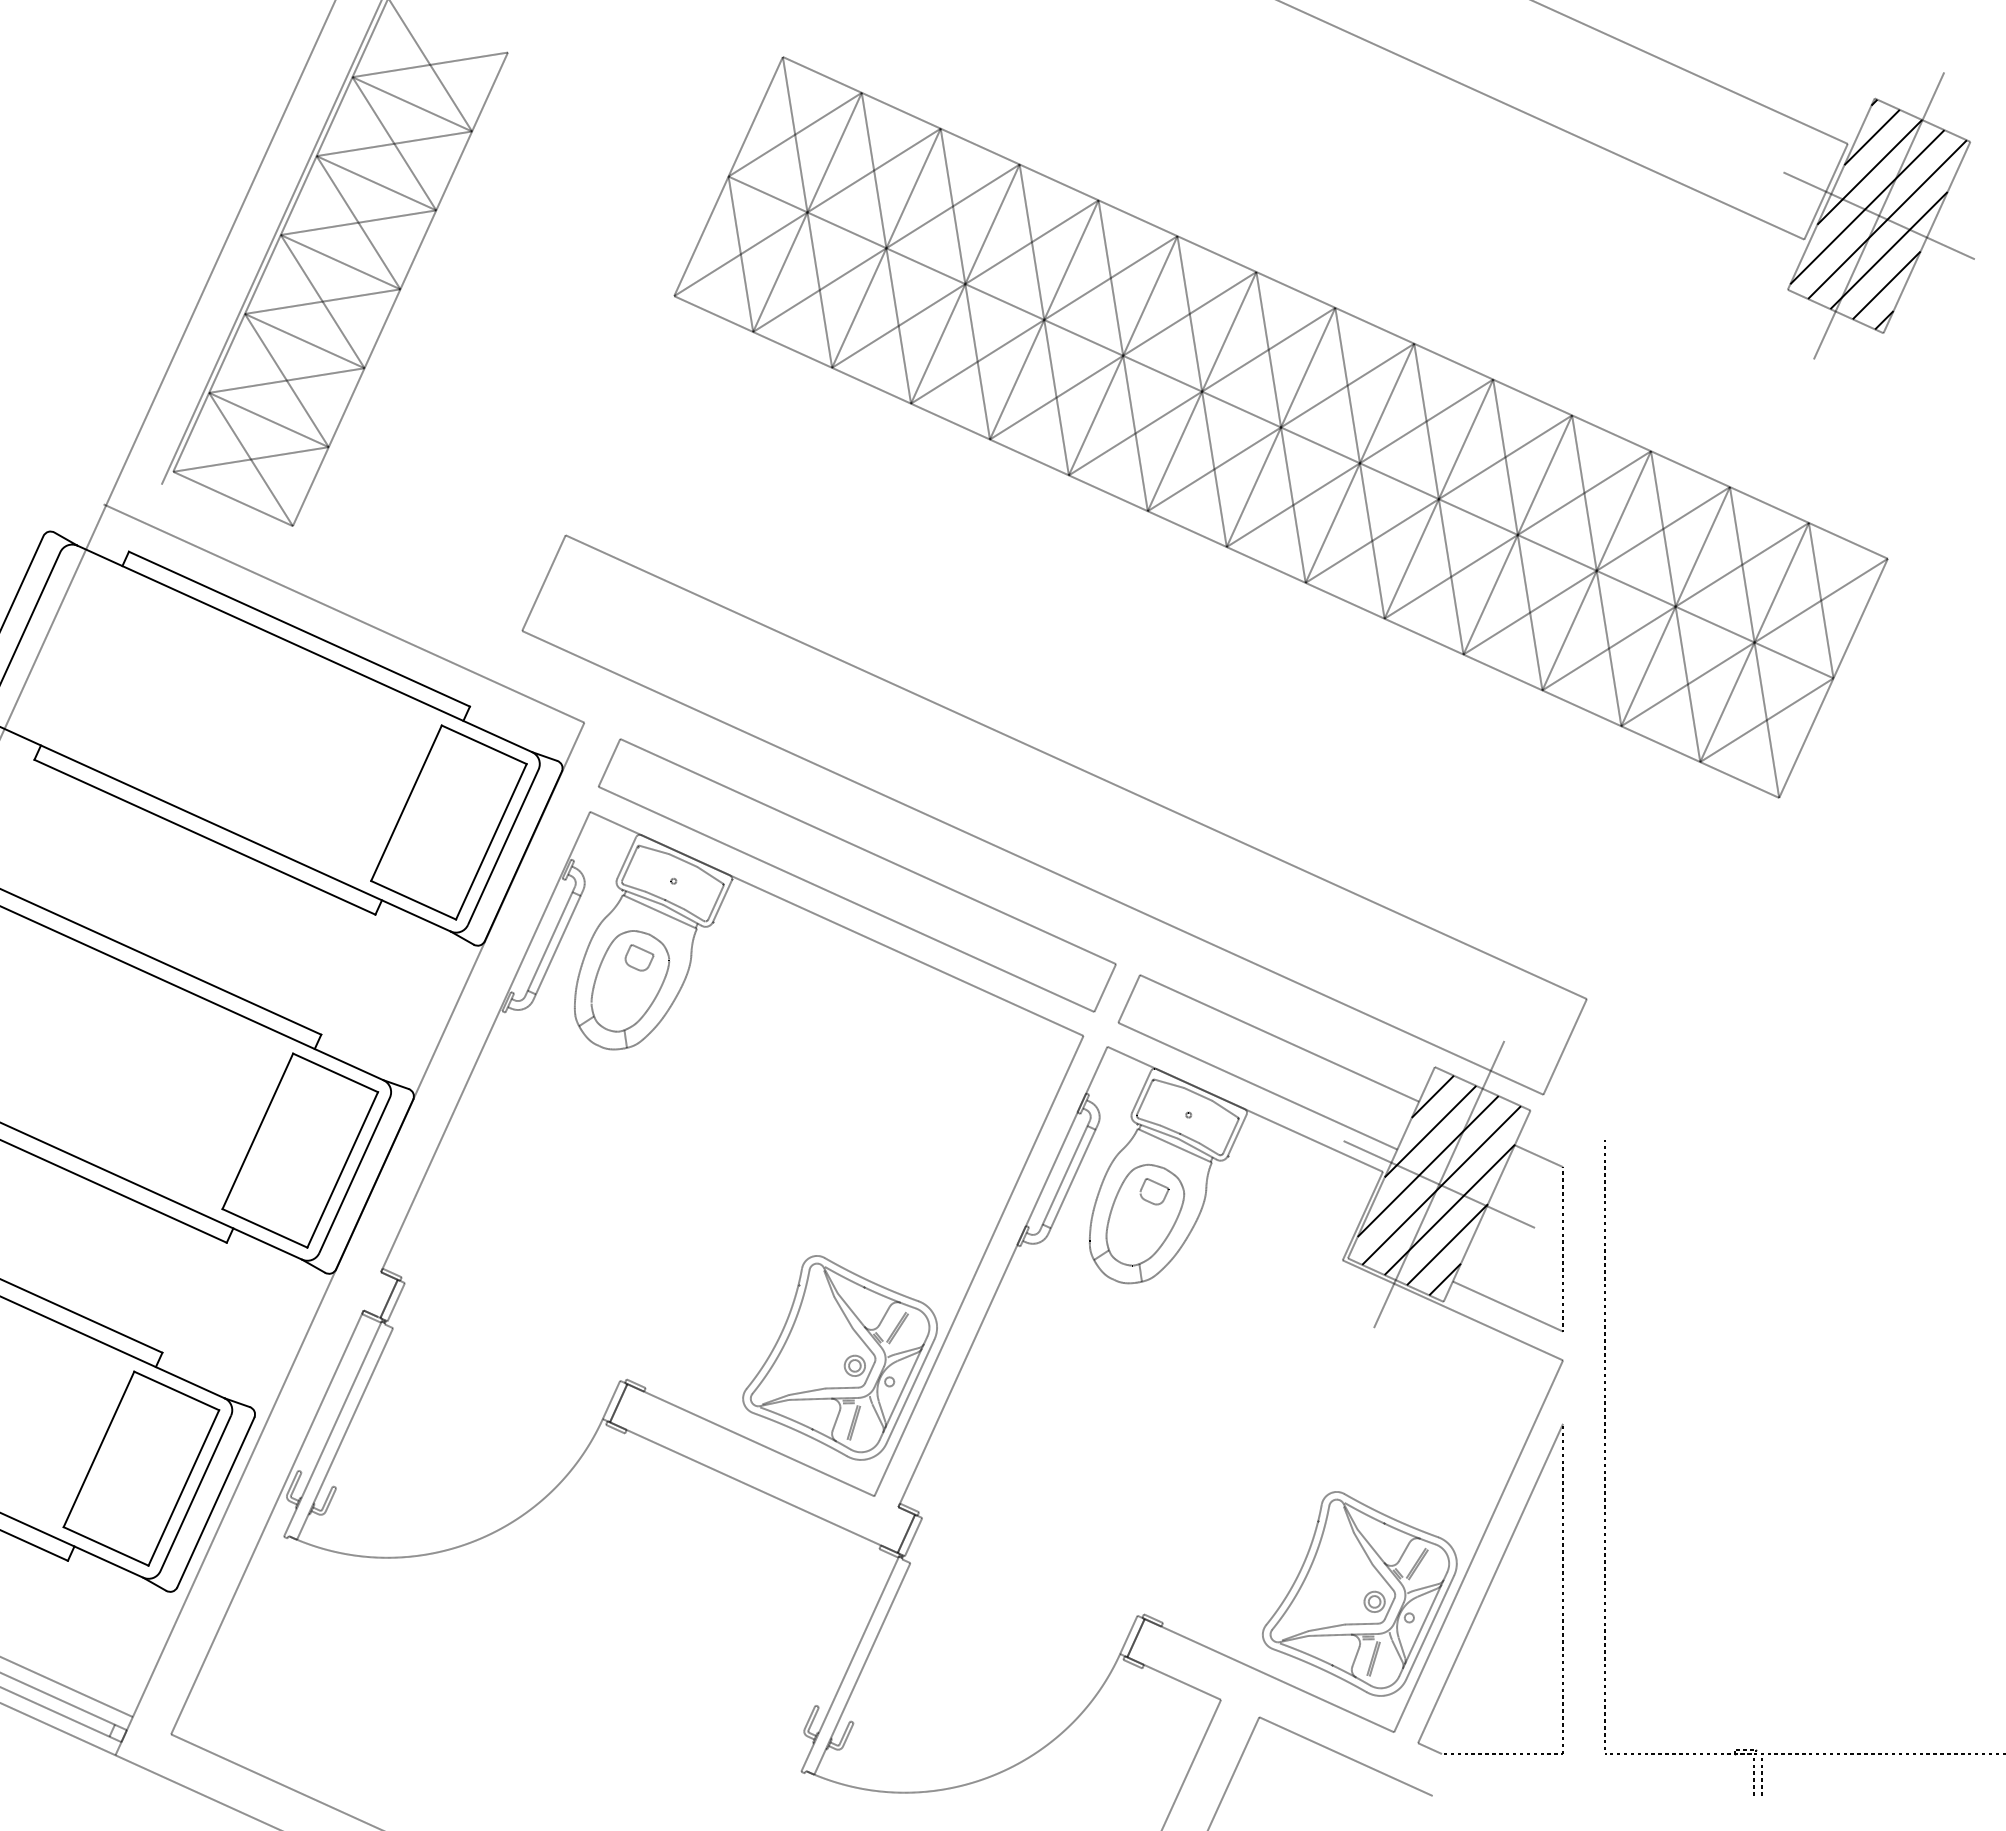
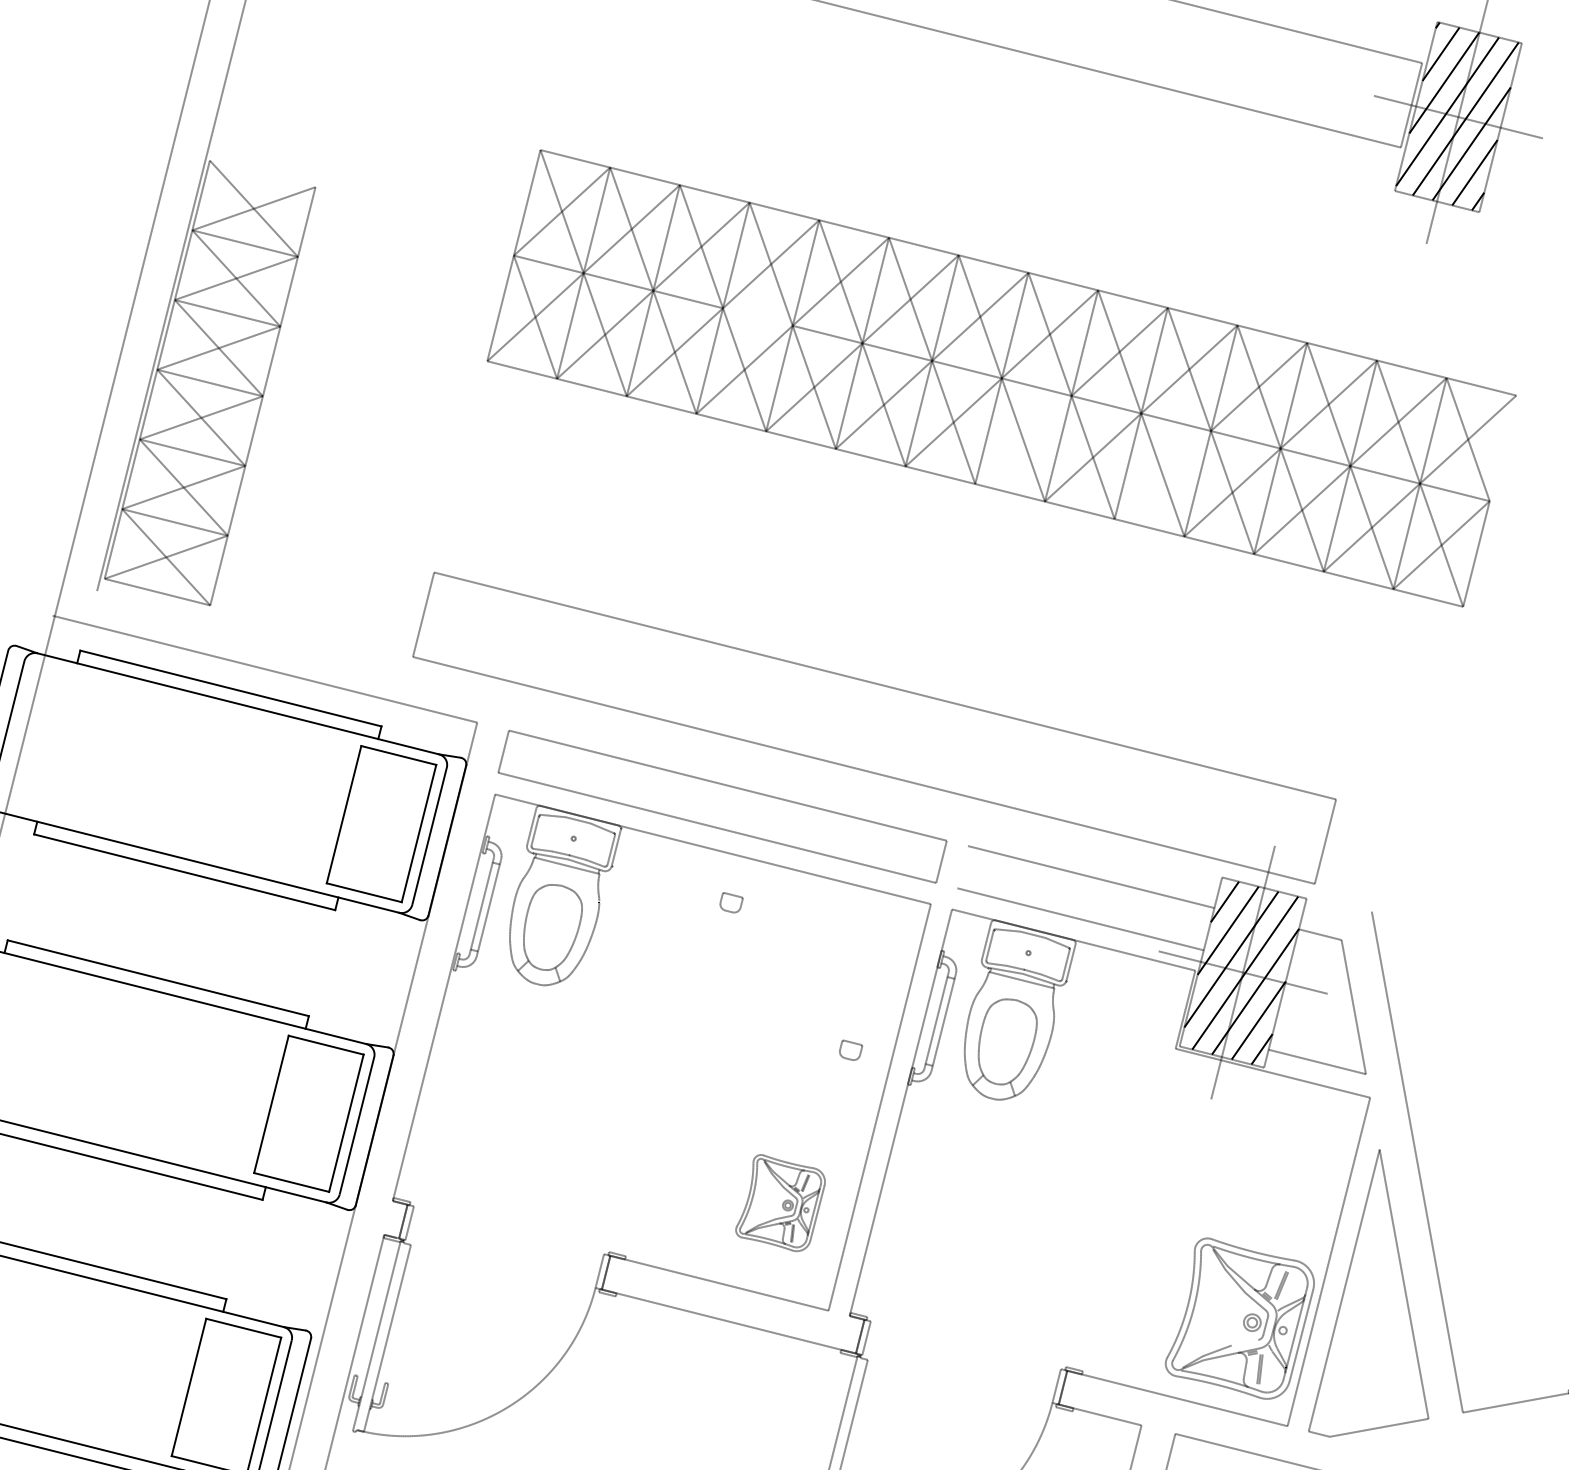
line: (1004, 301) -> (757, 316), removed
line: (1292, 505) -> (1022, 440), removed
line: (1450, 576) -> (1162, 474), removed
line: (1860, 618) -> (1502, 448), removed
part: (639, 957) -> (731, 902), moved
line: (1129, 998) -> (962, 866), removed
part: (1157, 1184) -> (852, 1043), moved
part: (839, 1357) -> (779, 1202), size x0.6
line: (1361, 1623) -> (1244, 1342), removed

